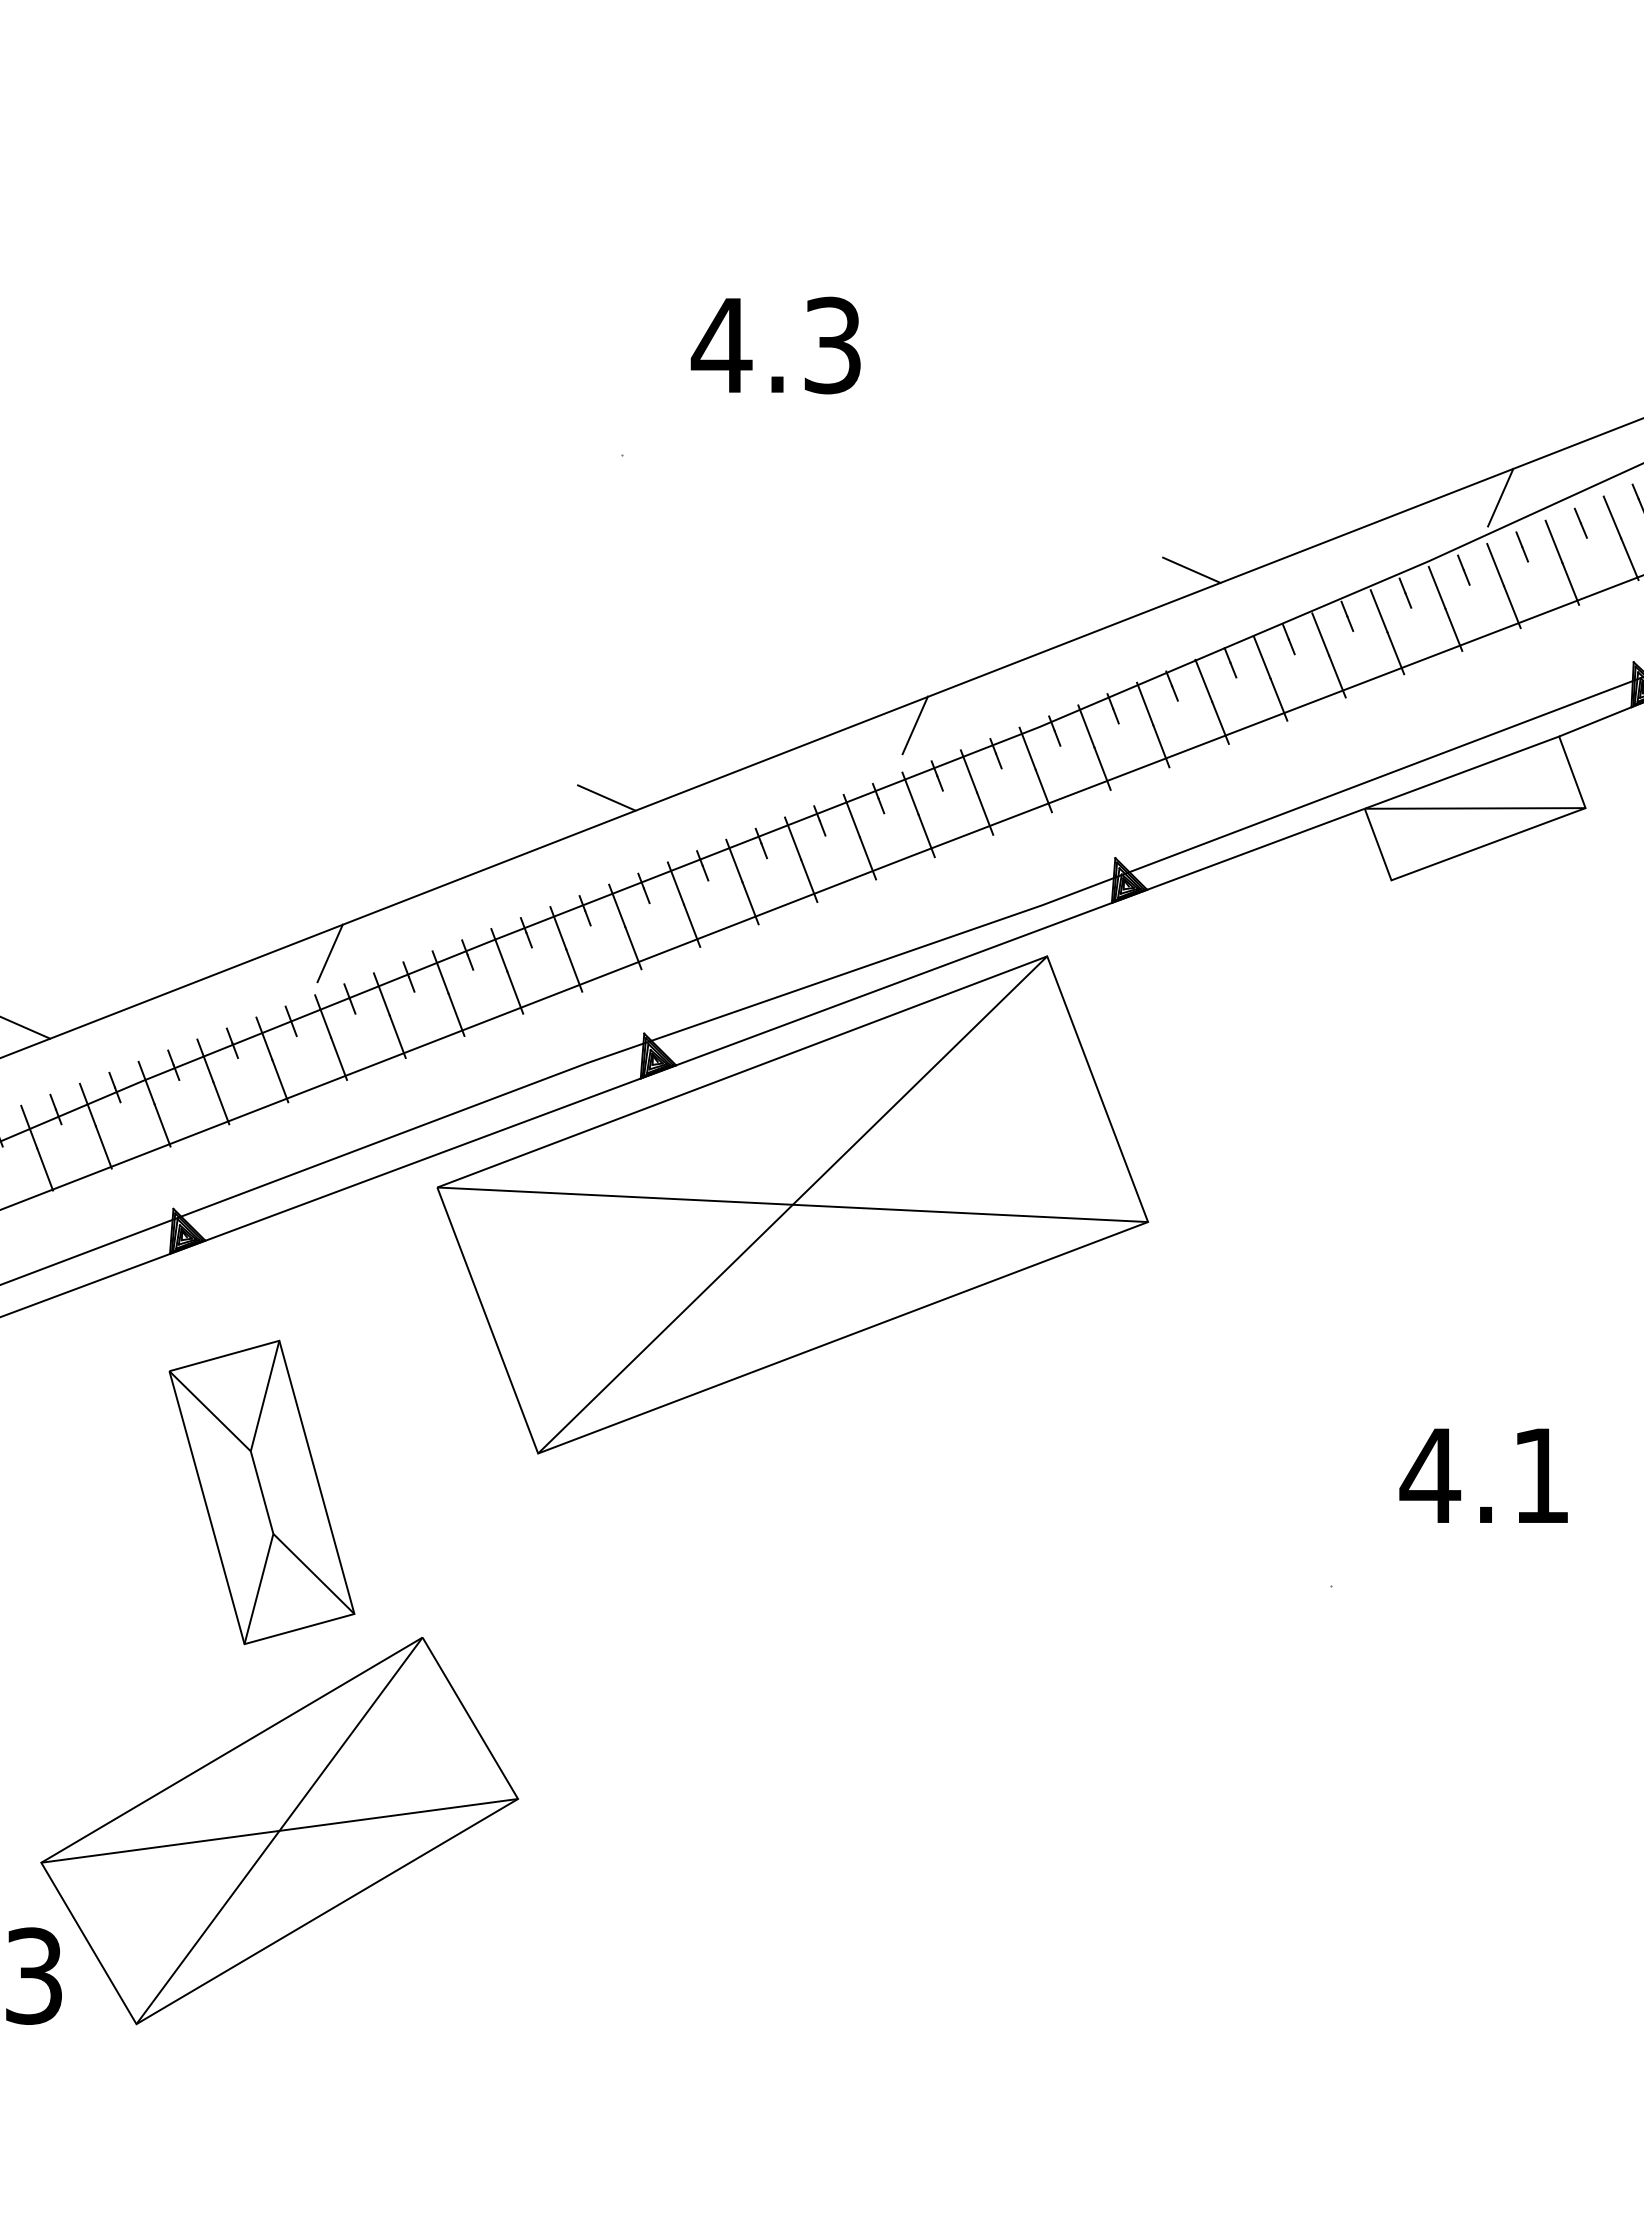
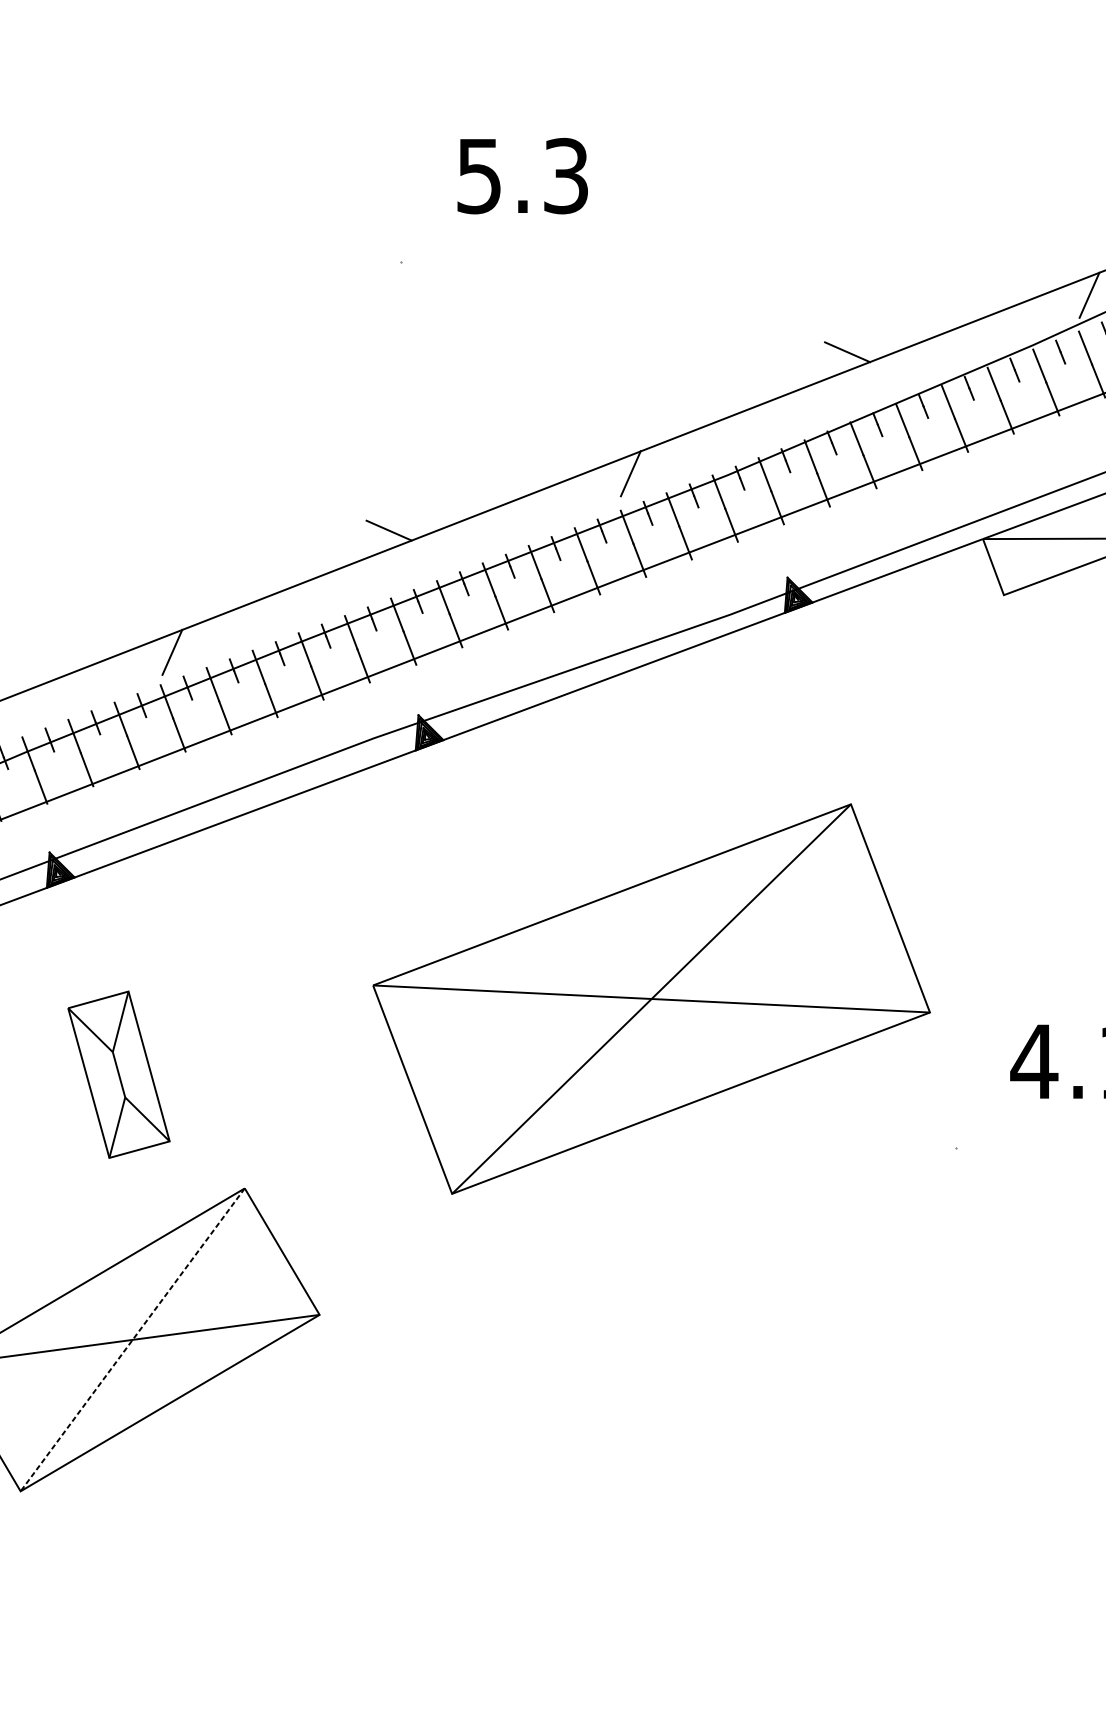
text: (721, 346) -> (479, 176), 4.3 -> 5.3
part: (792, 1204) -> (651, 998), moved
part: (261, 1492) -> (118, 1074), size x0.7
line: (279, 1831) -> (132, 1340), solid -> dashed

